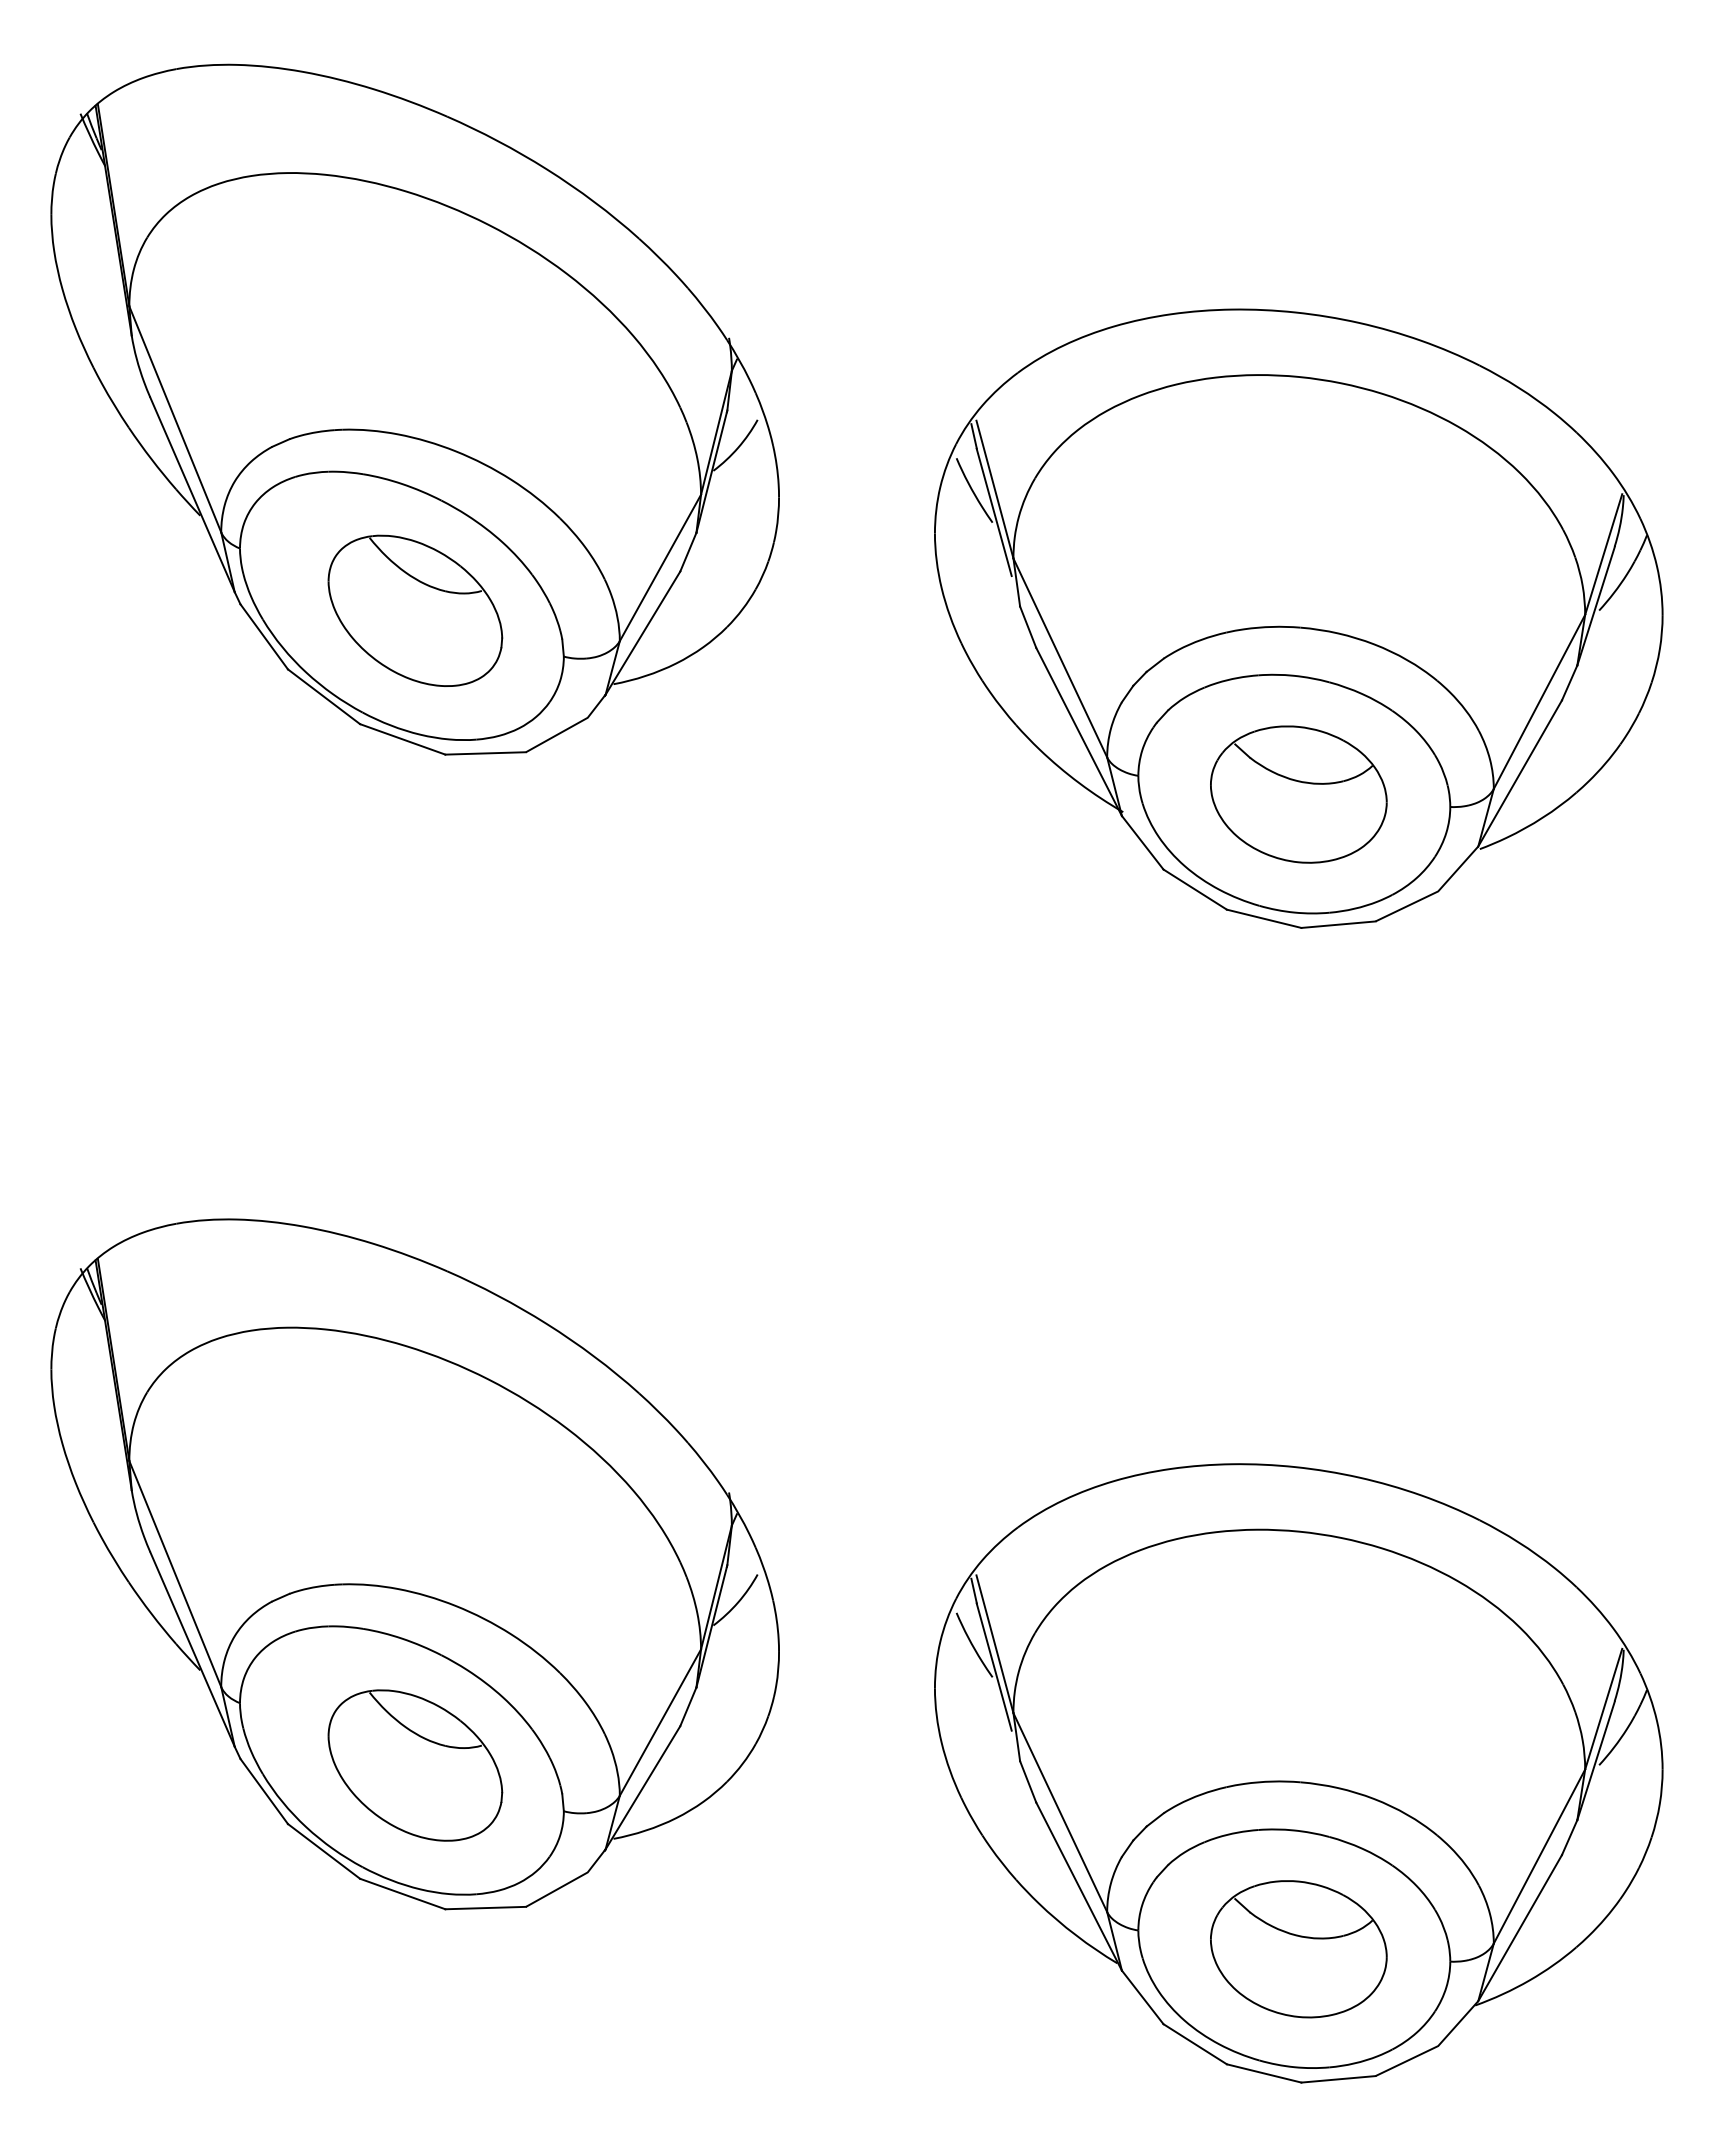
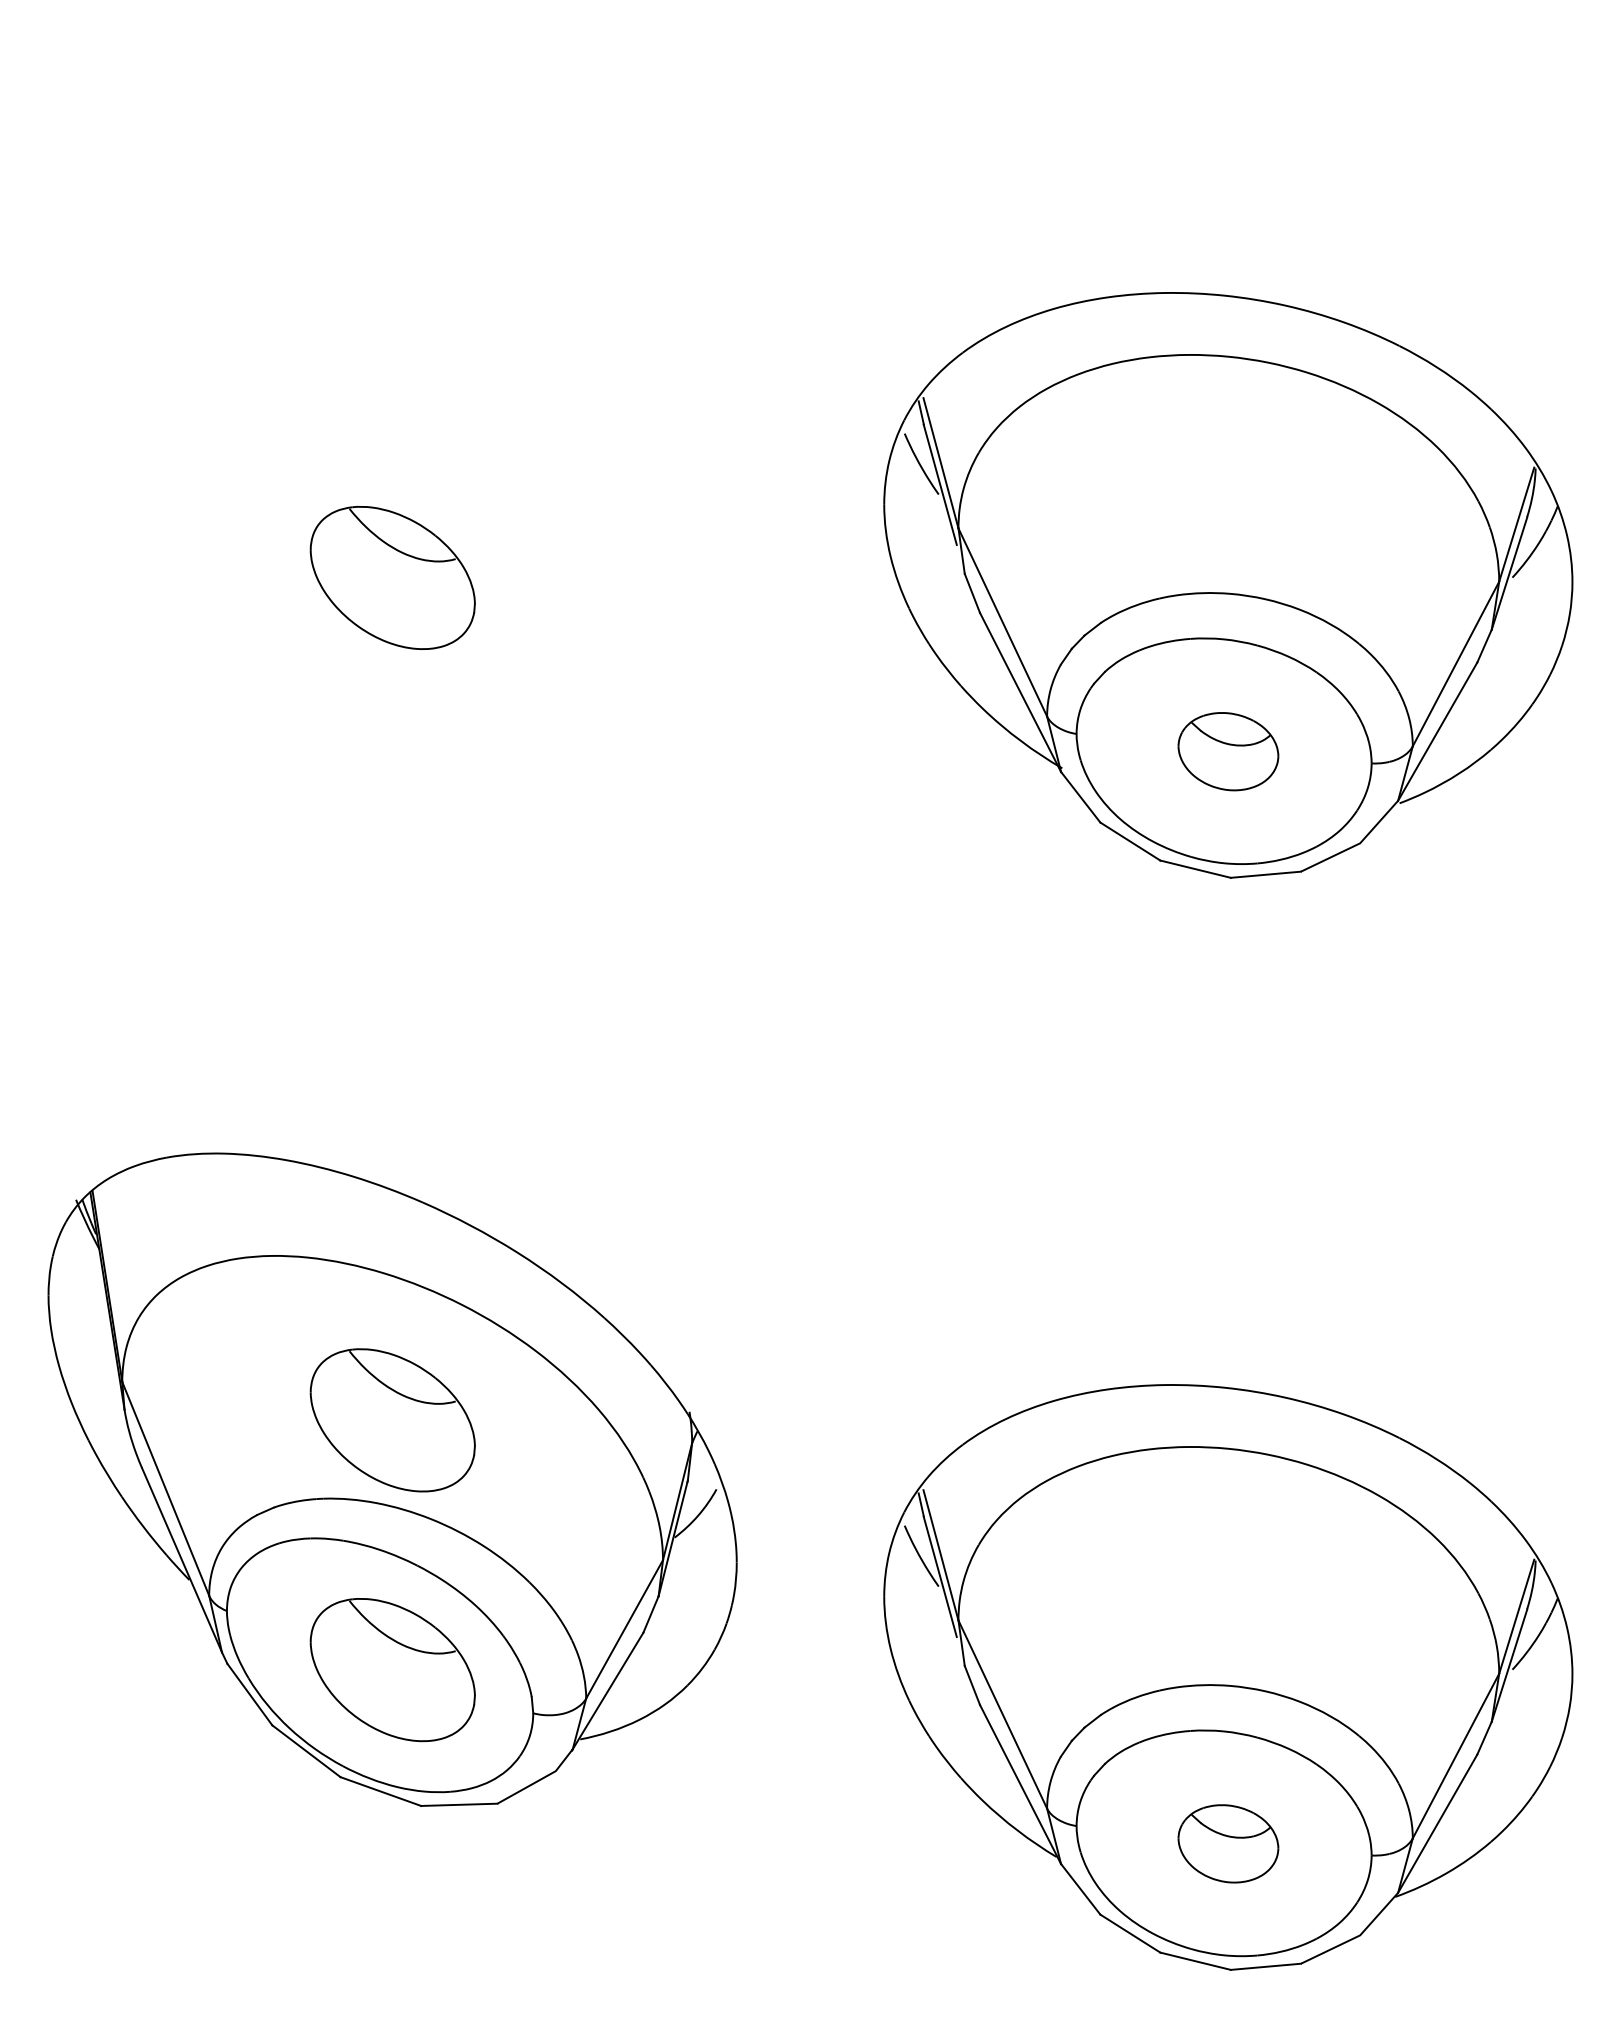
part: (414, 409) -> (391, 387), removed
part: (1298, 794) -> (1228, 751), size x0.6
part: (415, 1501) -> (392, 1420), added
part: (1298, 1949) -> (1228, 1844), size x0.6

